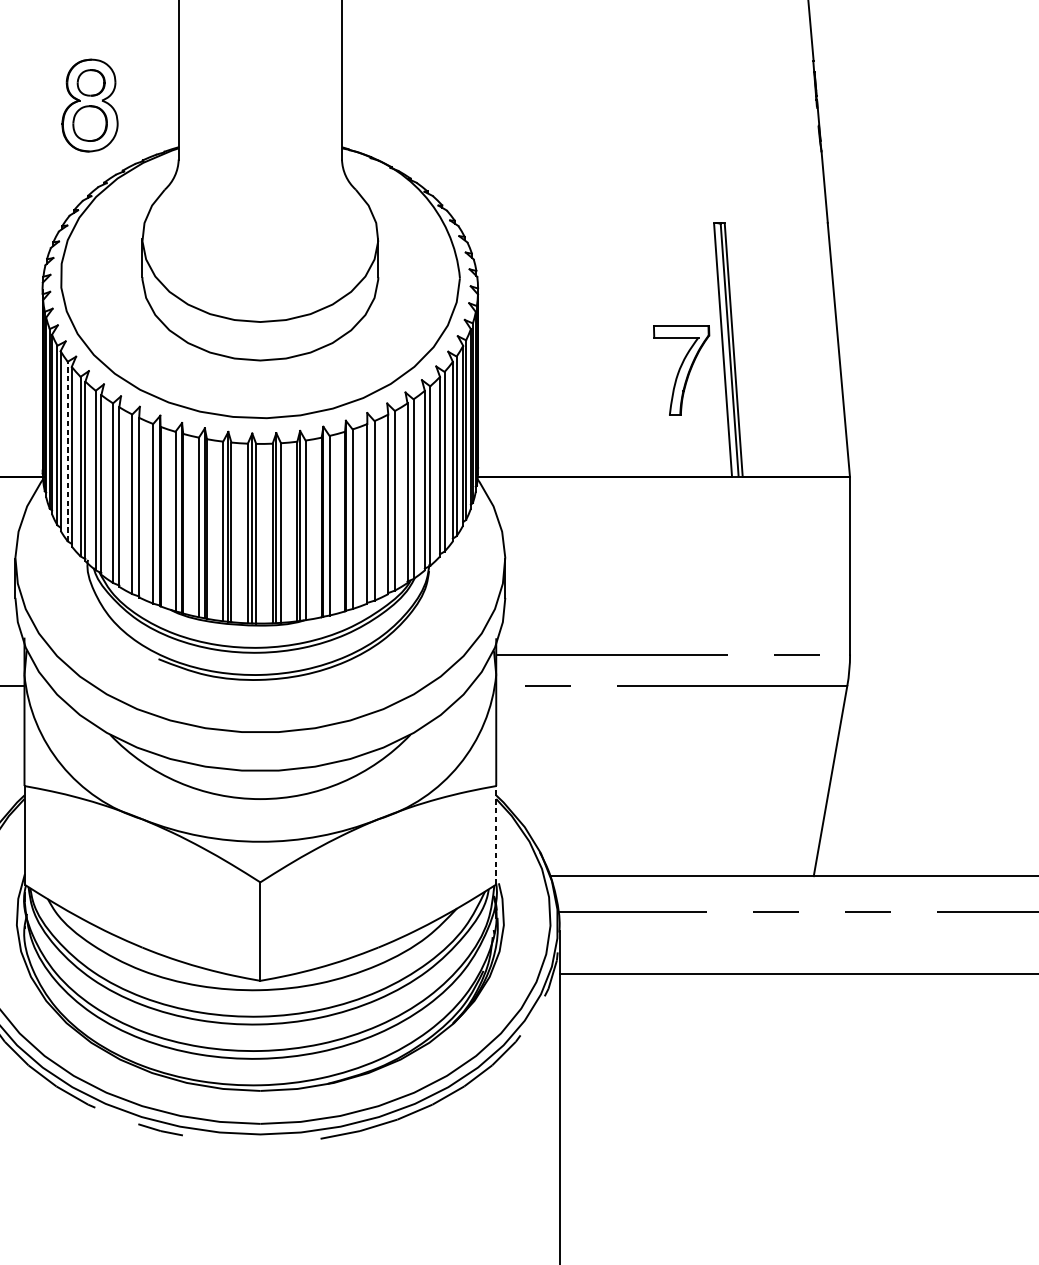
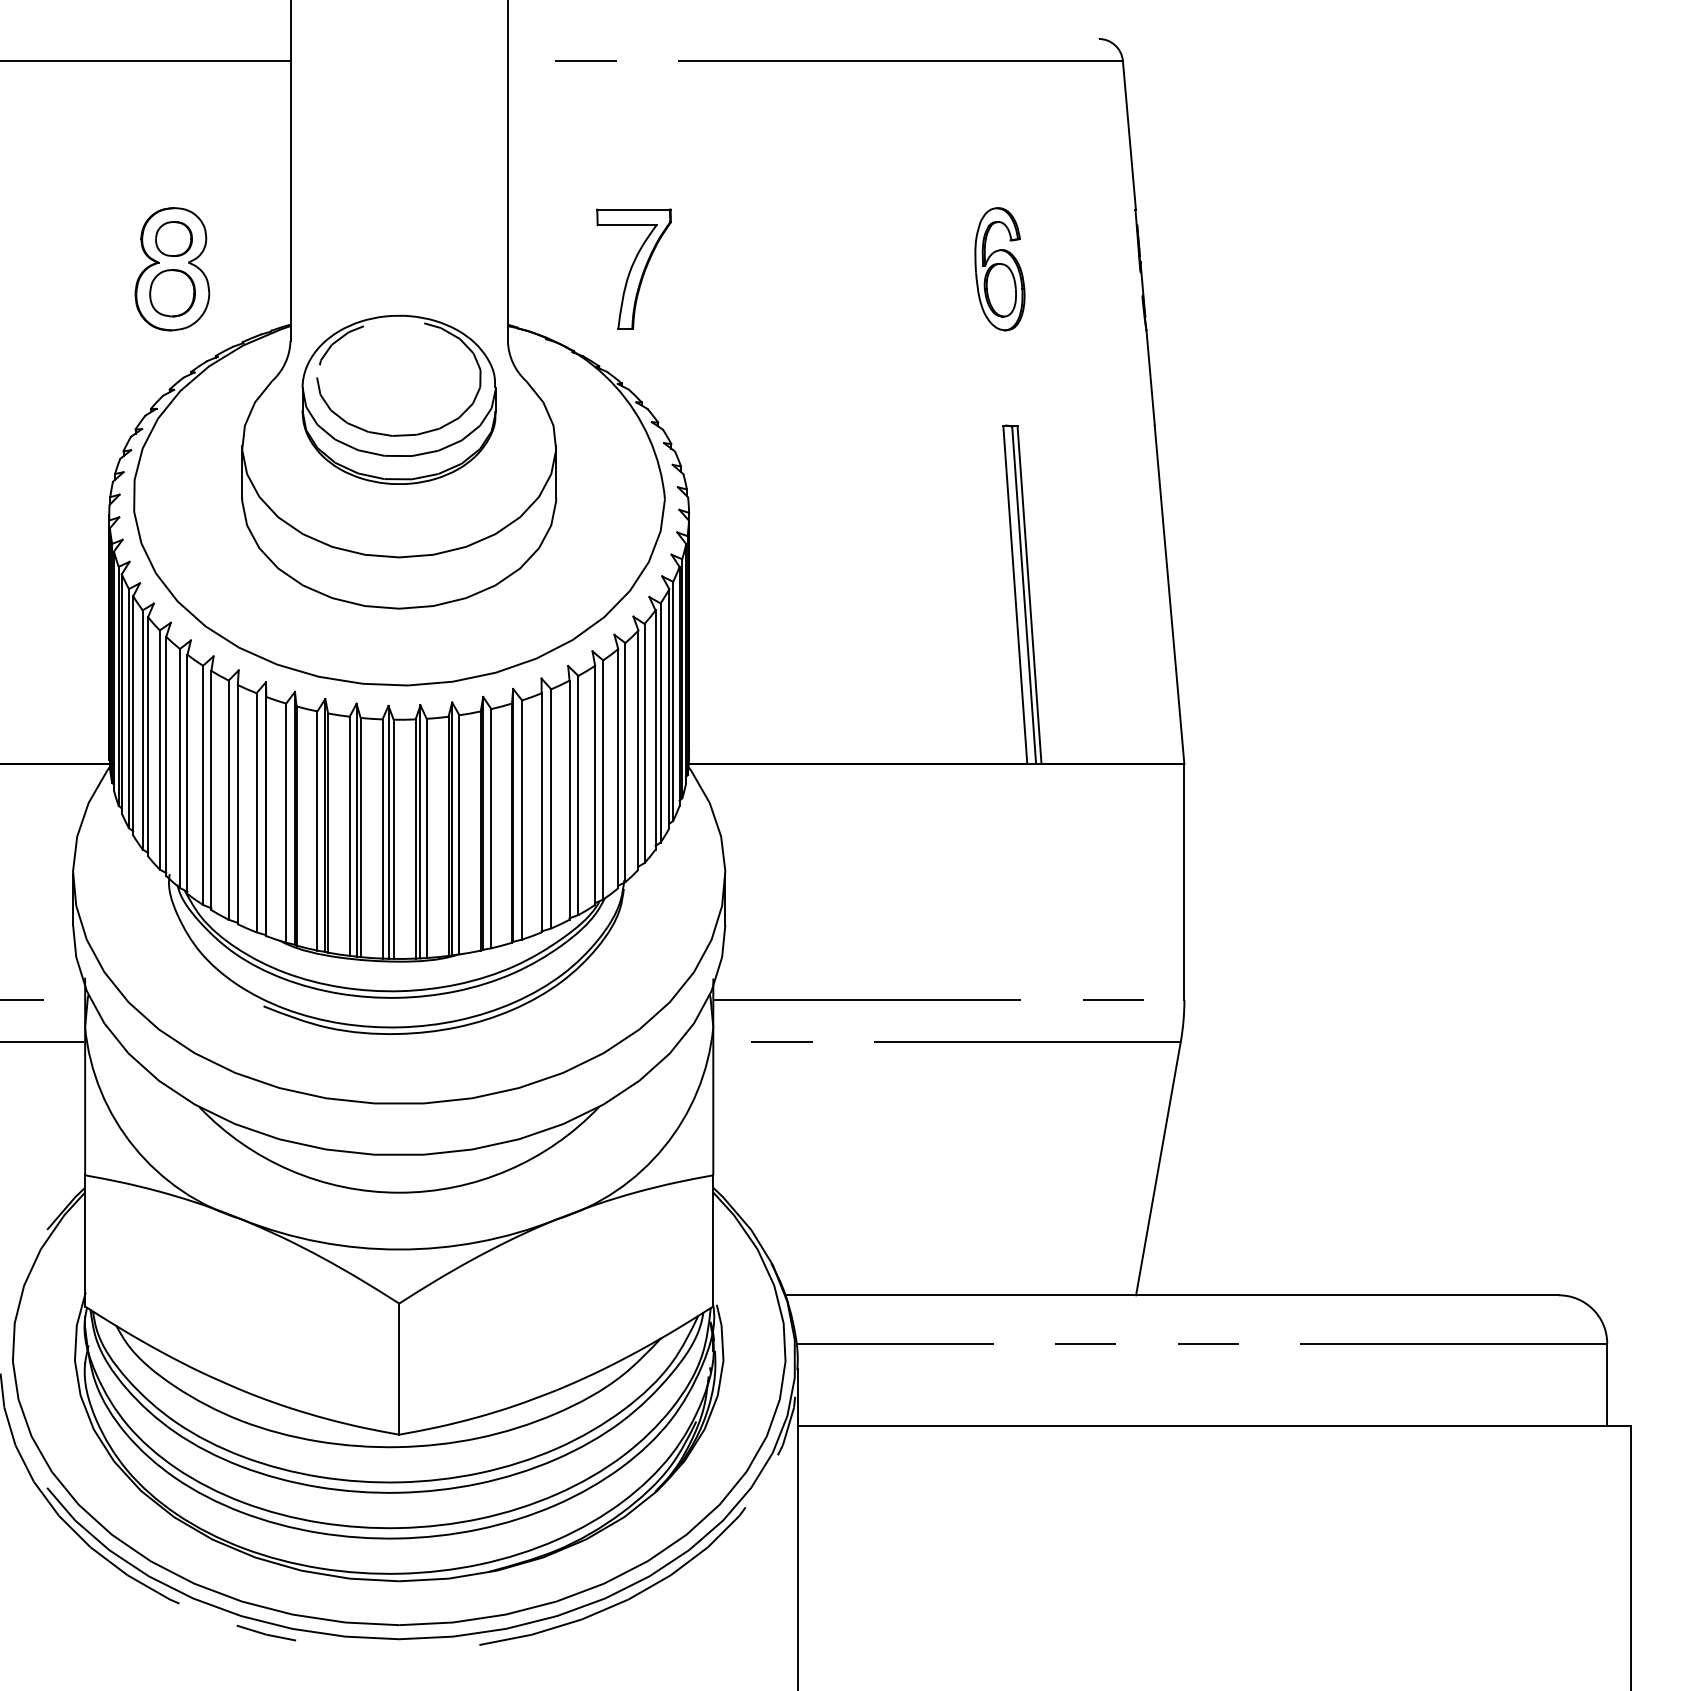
part: (711, 105) -> (999, 269), added
part: (259, 203) -> (398, 399), added
part: (681, 370) -> (633, 268), moved
line: (67, 451) -> (142, 729), dashed -> solid
line: (496, 835) -> (713, 1240), dashed -> solid

